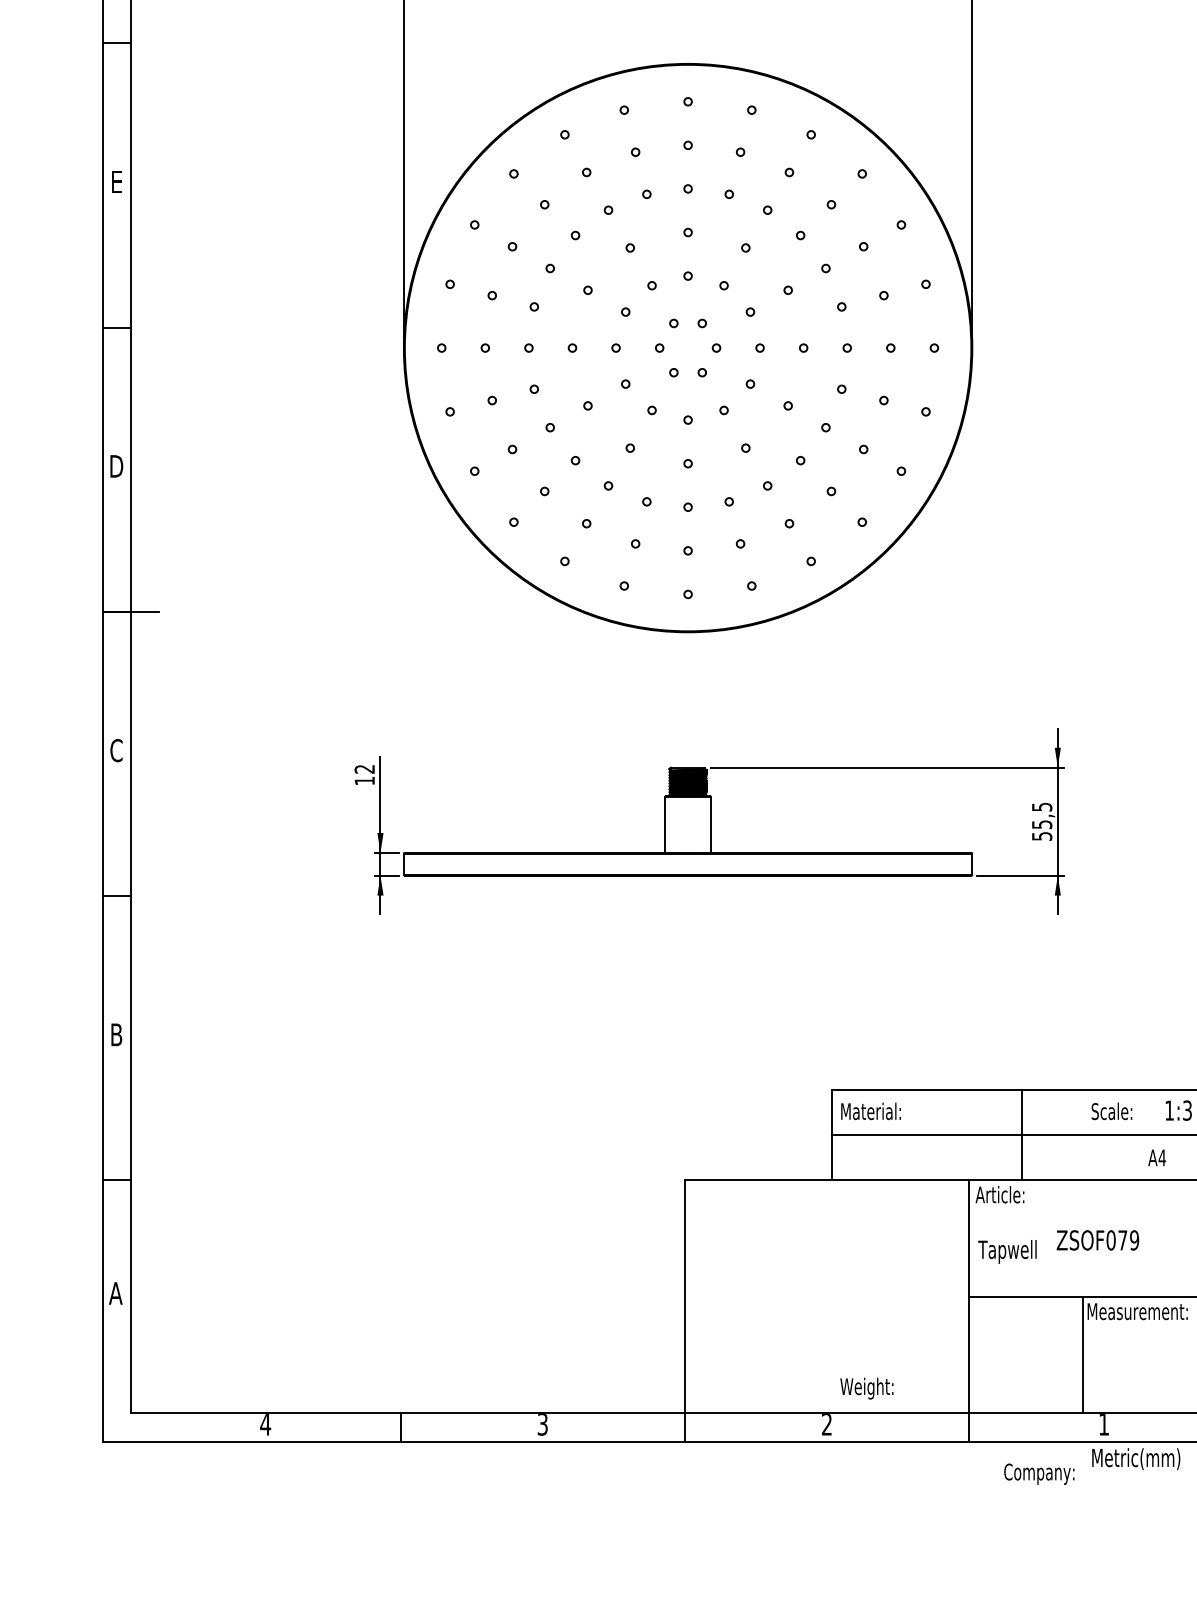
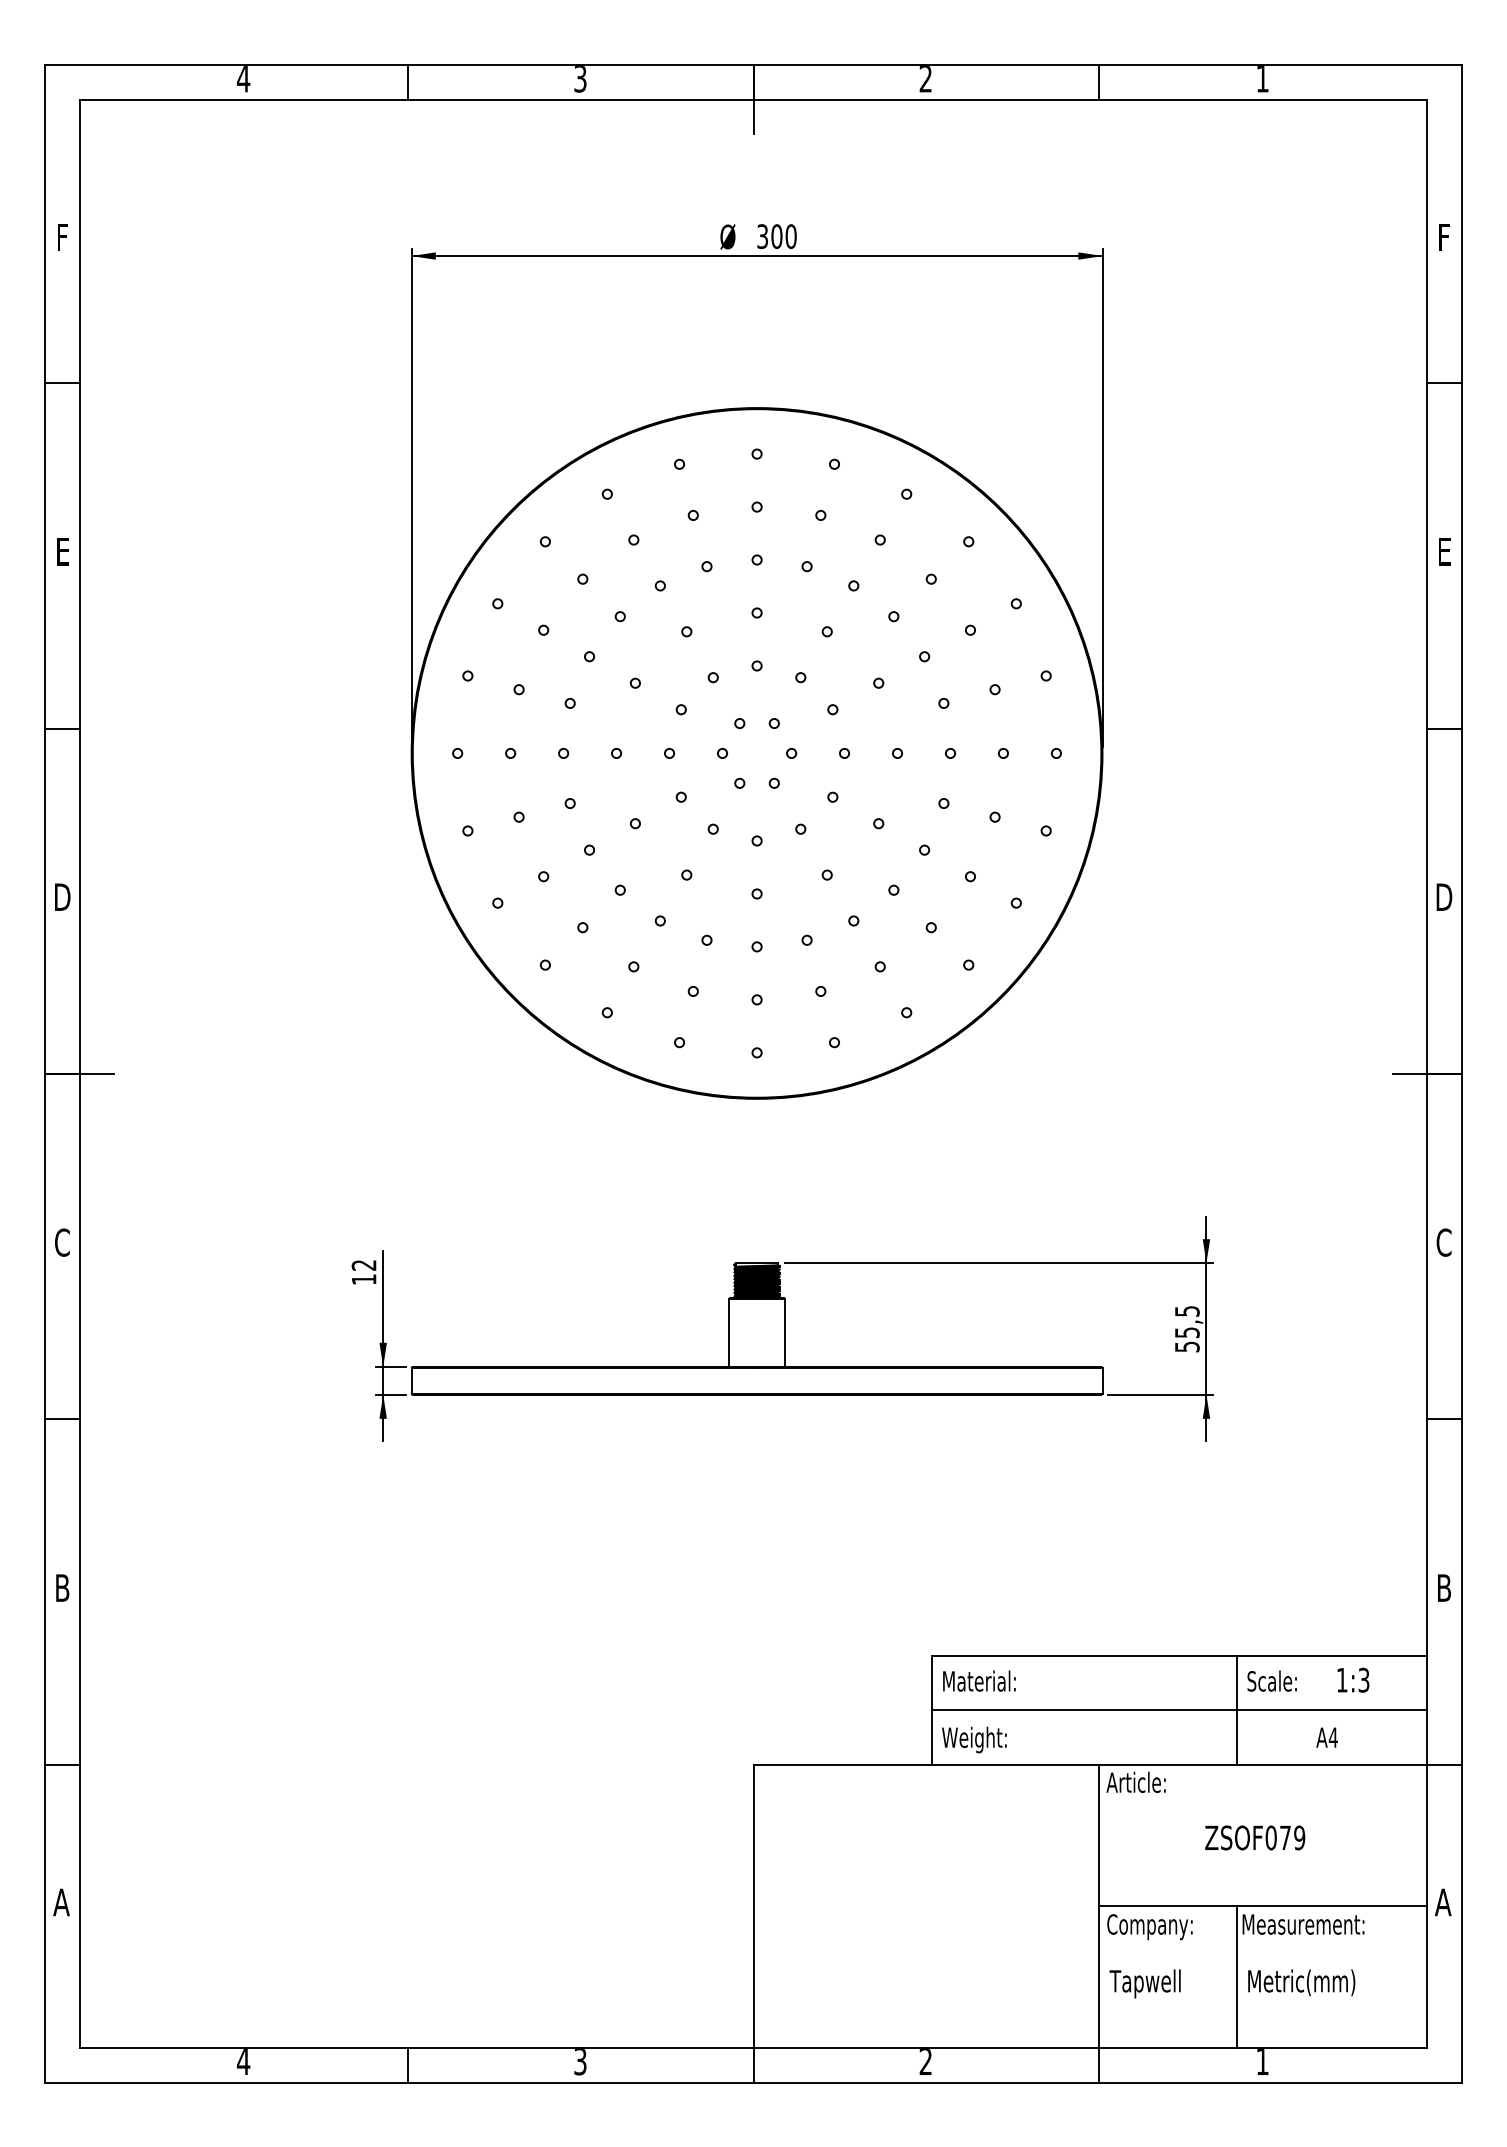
line: (1021, 1134) -> (1236, 1709), moved
text: (1006, 1251) -> (1144, 1983), moved
text: (866, 1388) -> (974, 1739), moved
text: (1136, 1458) -> (1301, 1982), moved
text: (1038, 1474) -> (1149, 1927), moved

